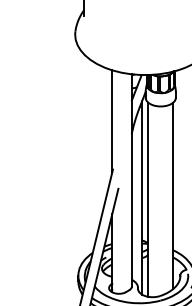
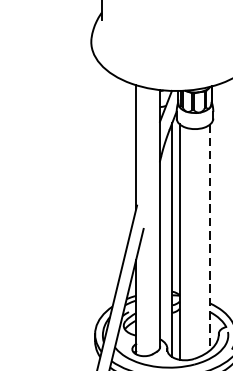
line: (173, 196) -> (210, 238), solid -> dashed

